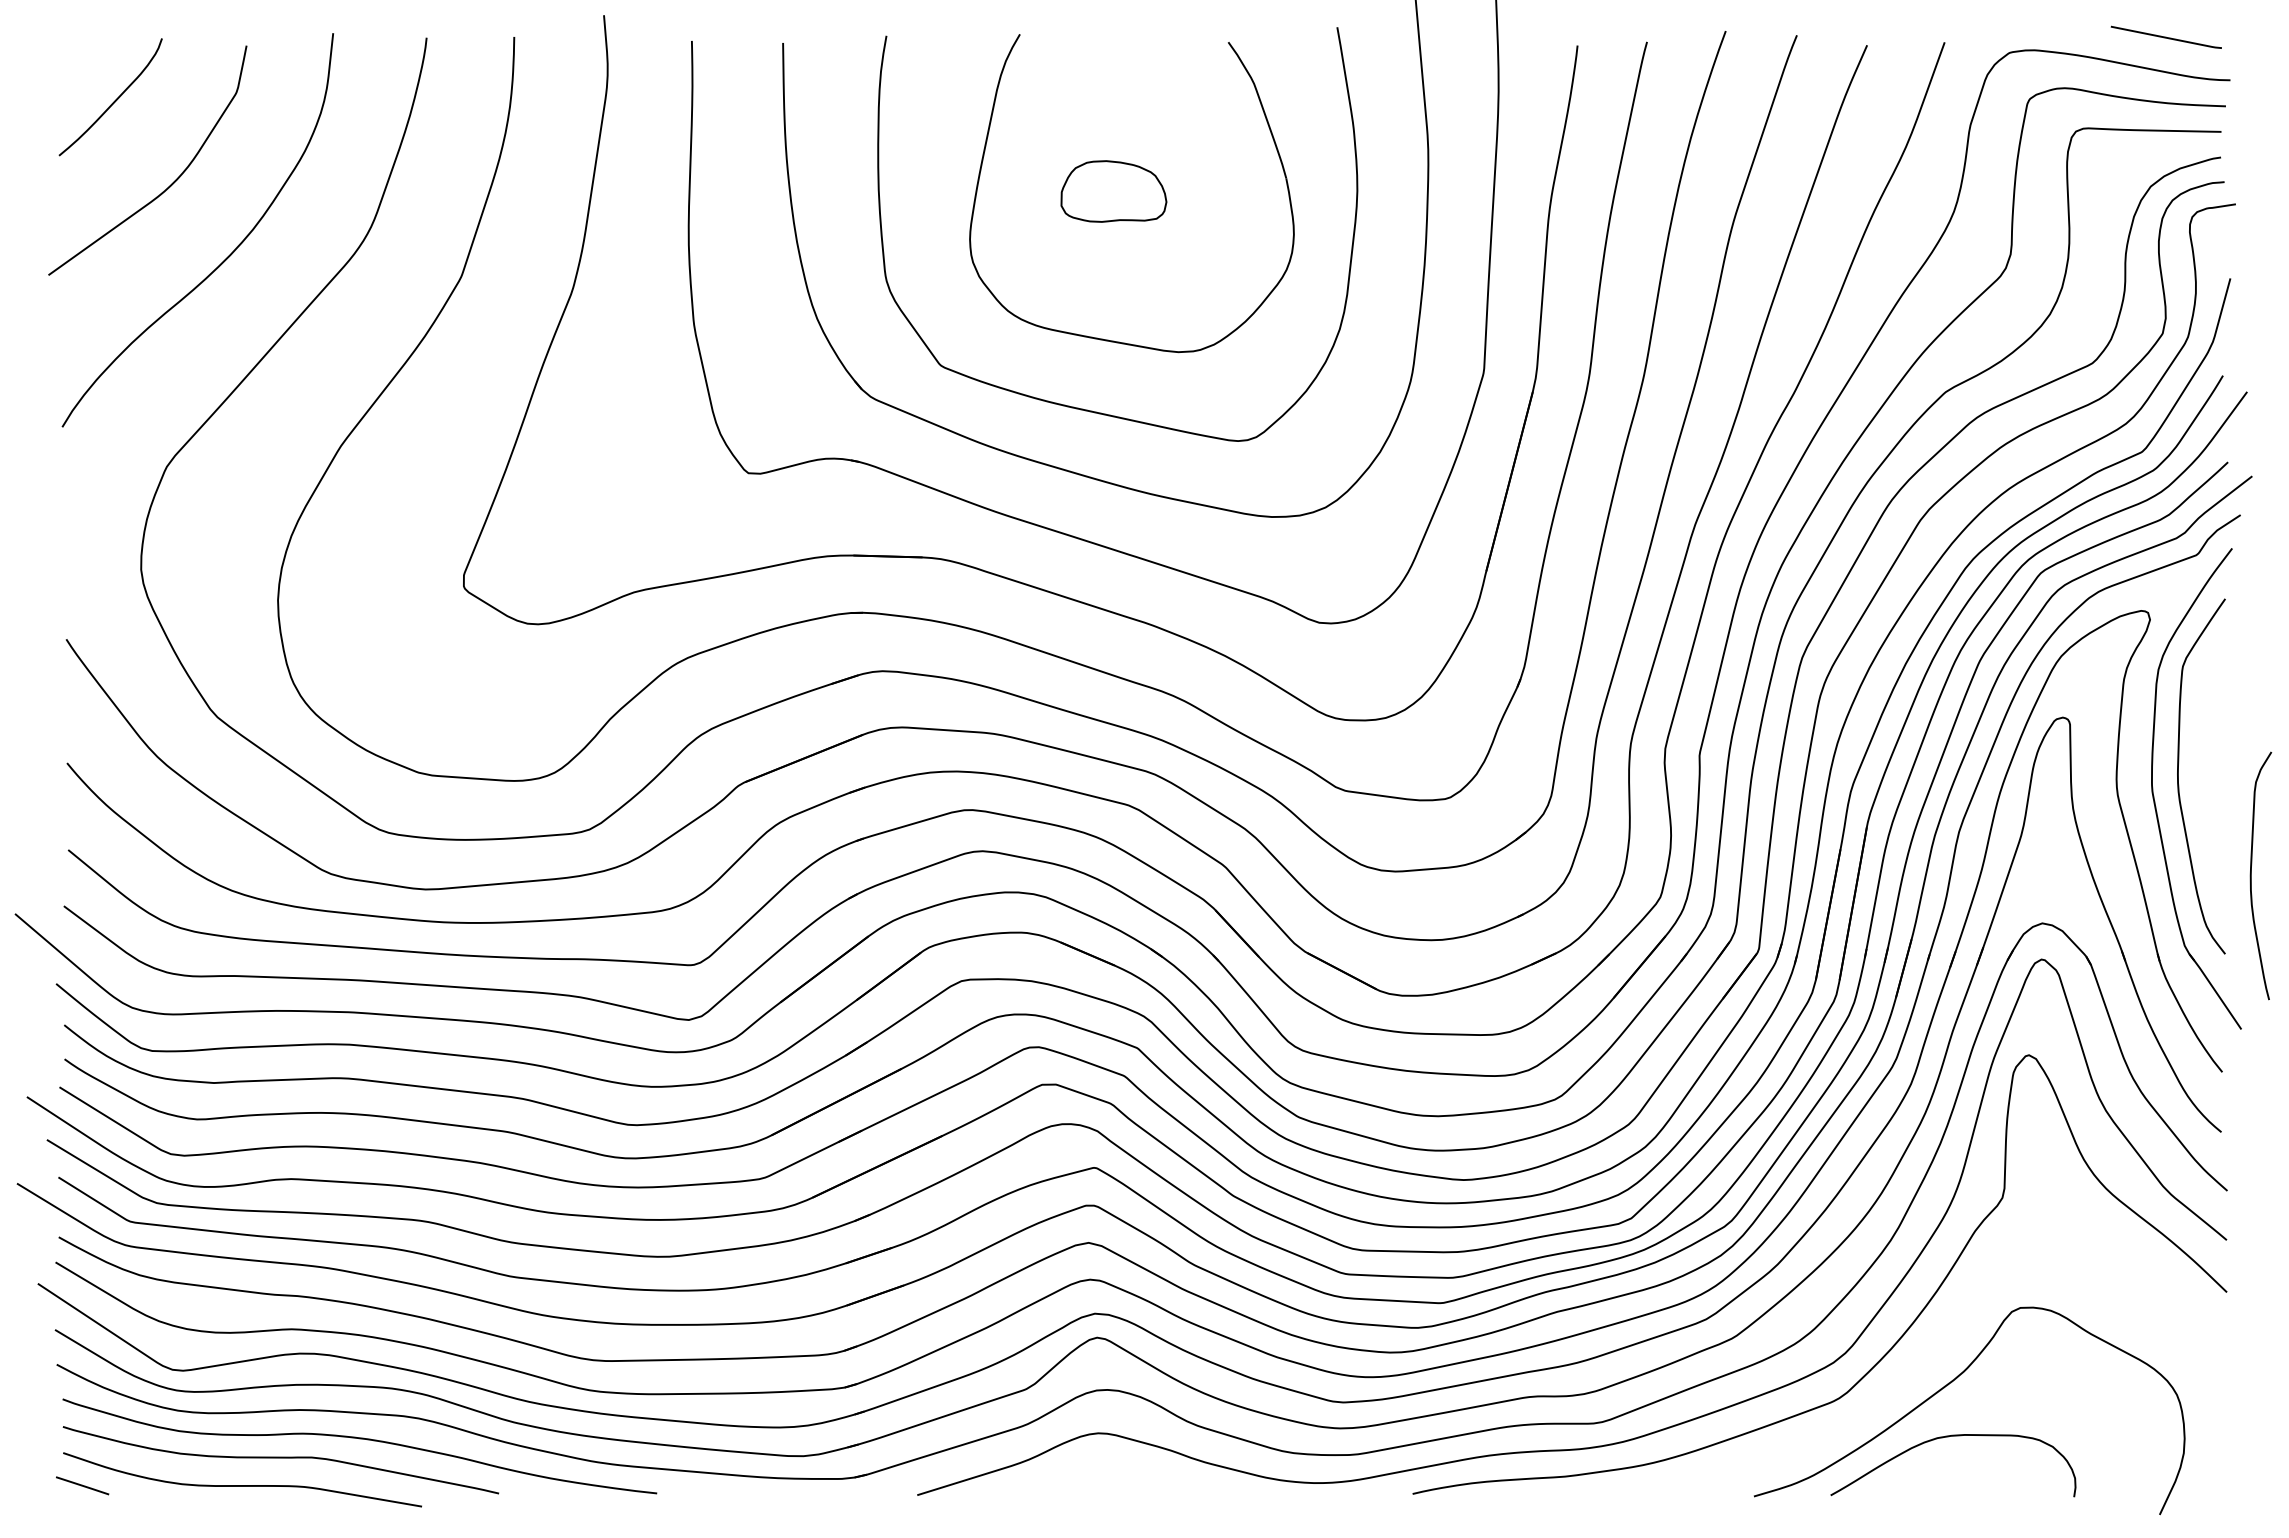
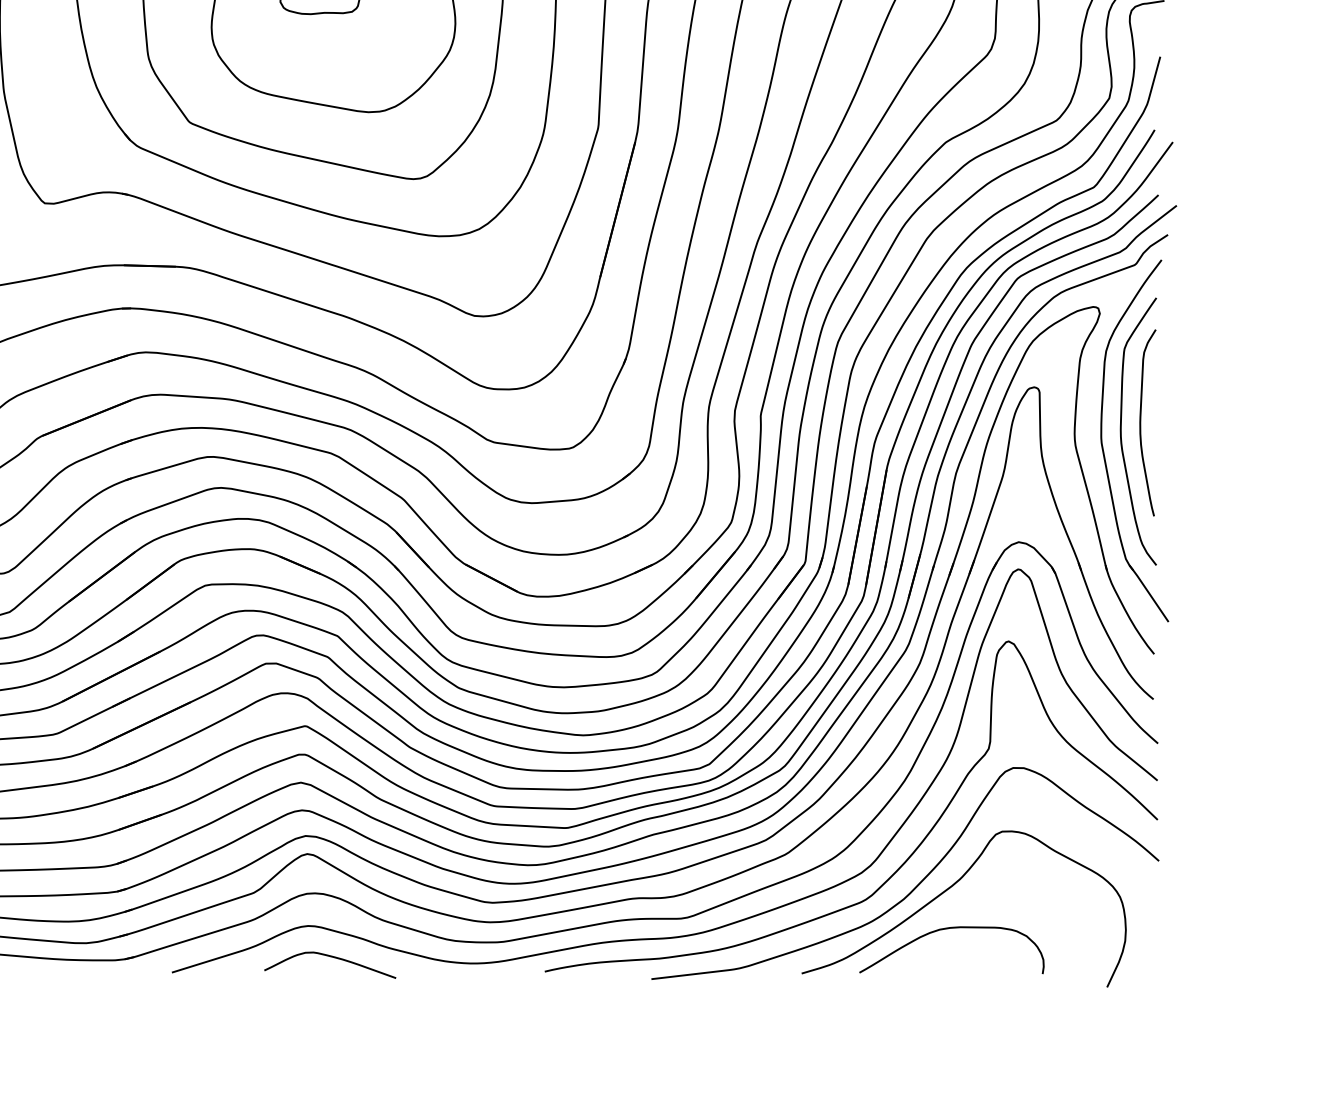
curve: (2251, 875) -> (1140, 422), moved
curve: (1907, 1378) -> (917, 884), added
curve: (1130, 1475) -> (332, 957), added

